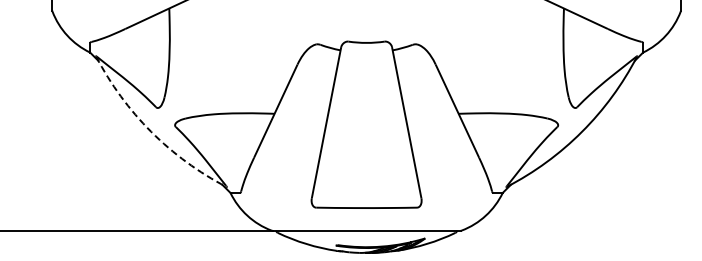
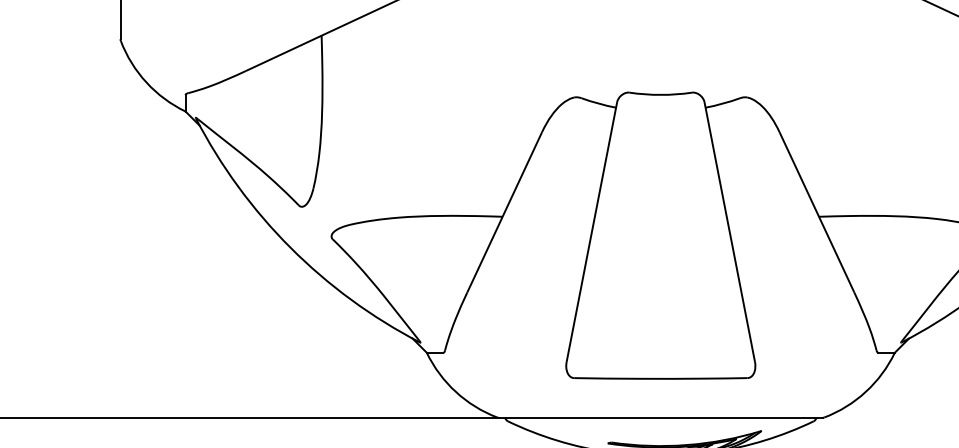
arc: (151, 131) -> (291, 247), dashed -> solid

